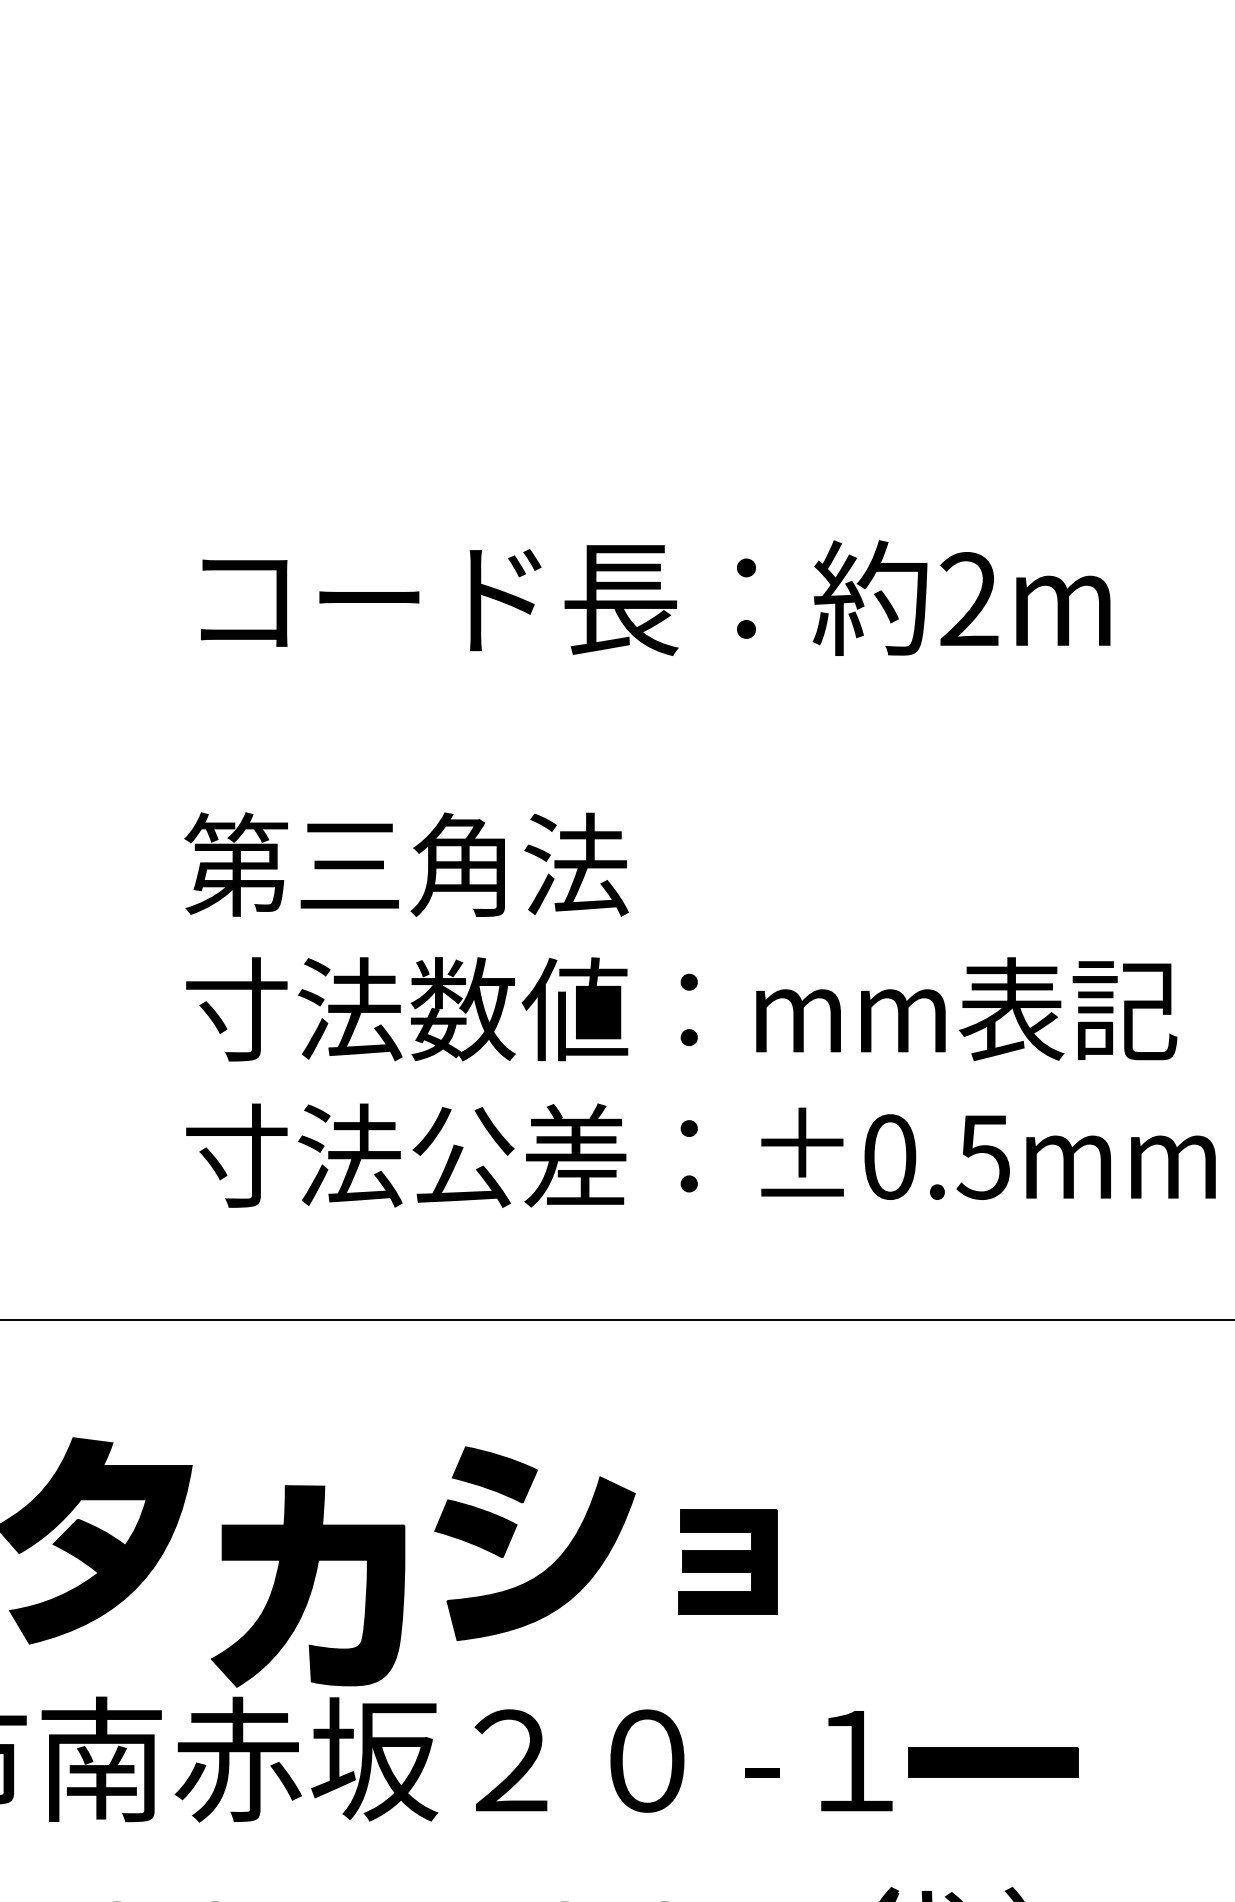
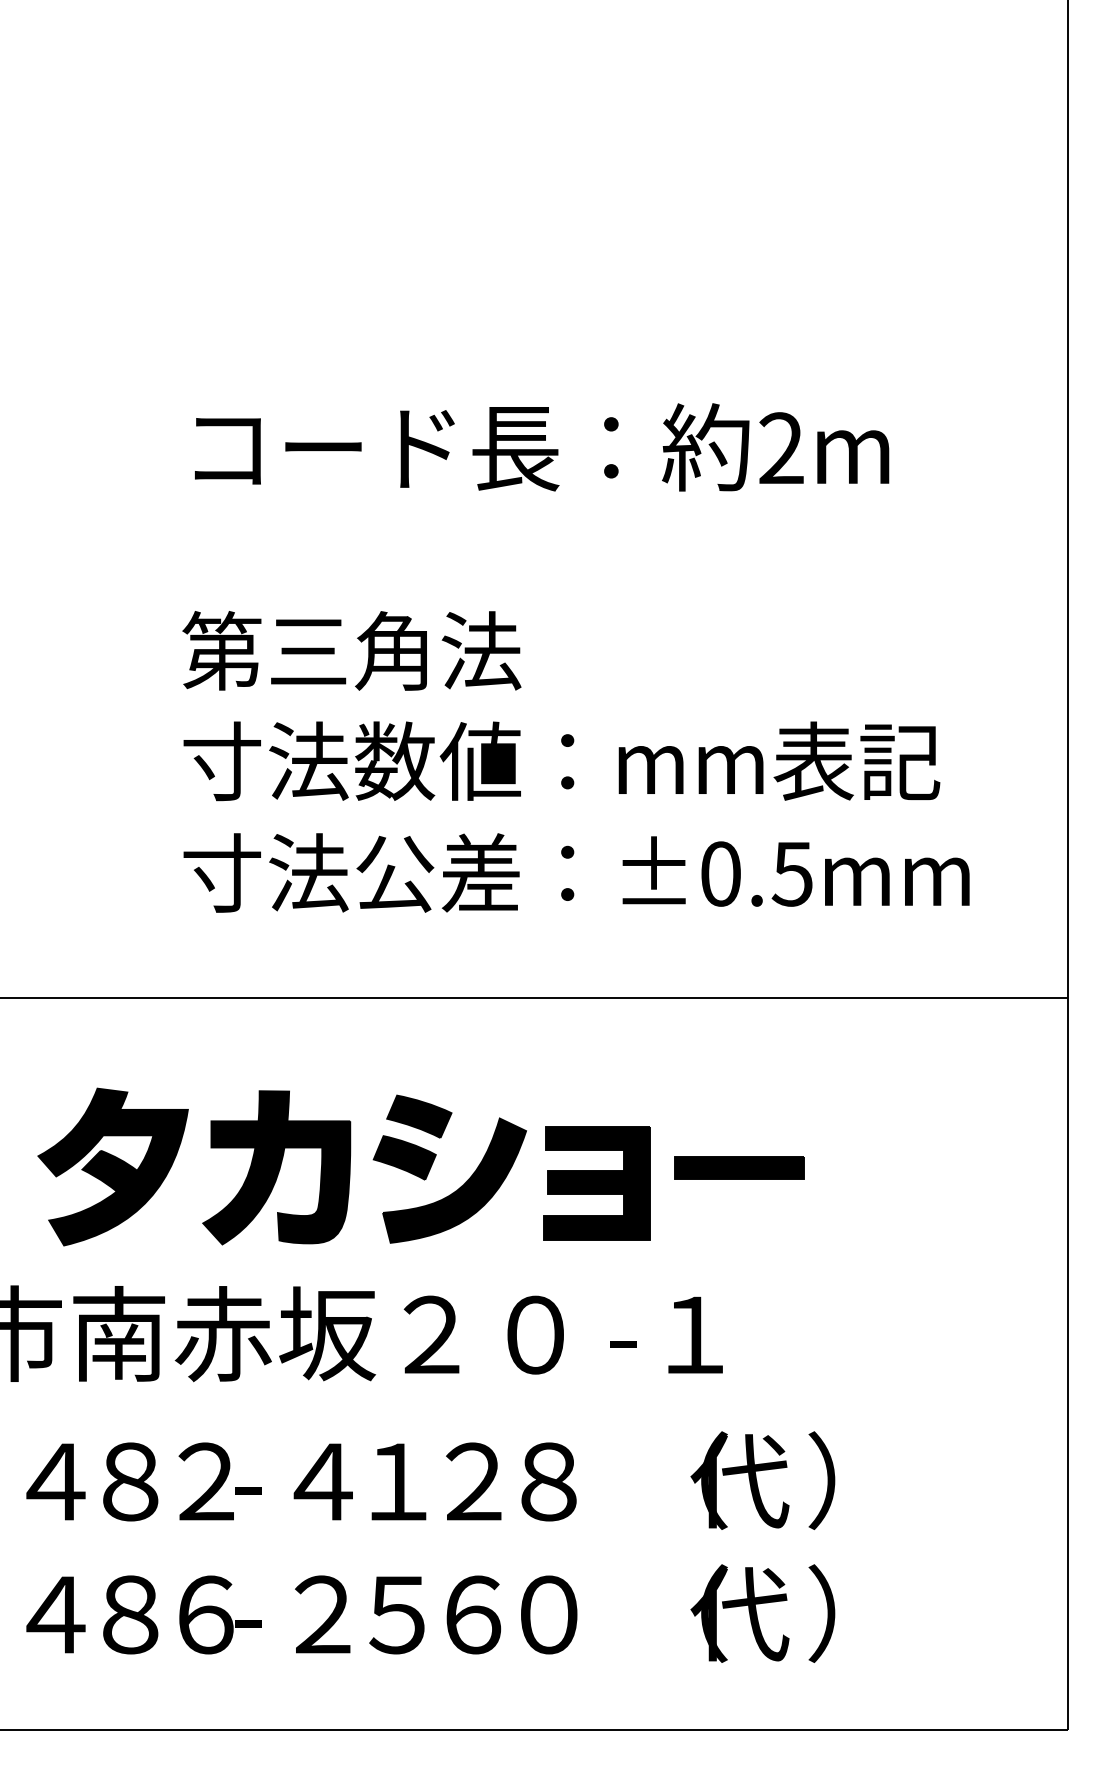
part: (727, 1562) -> (596, 1183), size x1.43
part: (307, 1586) -> (276, 1167), moved
part: (992, 1761) -> (739, 1167), moved

